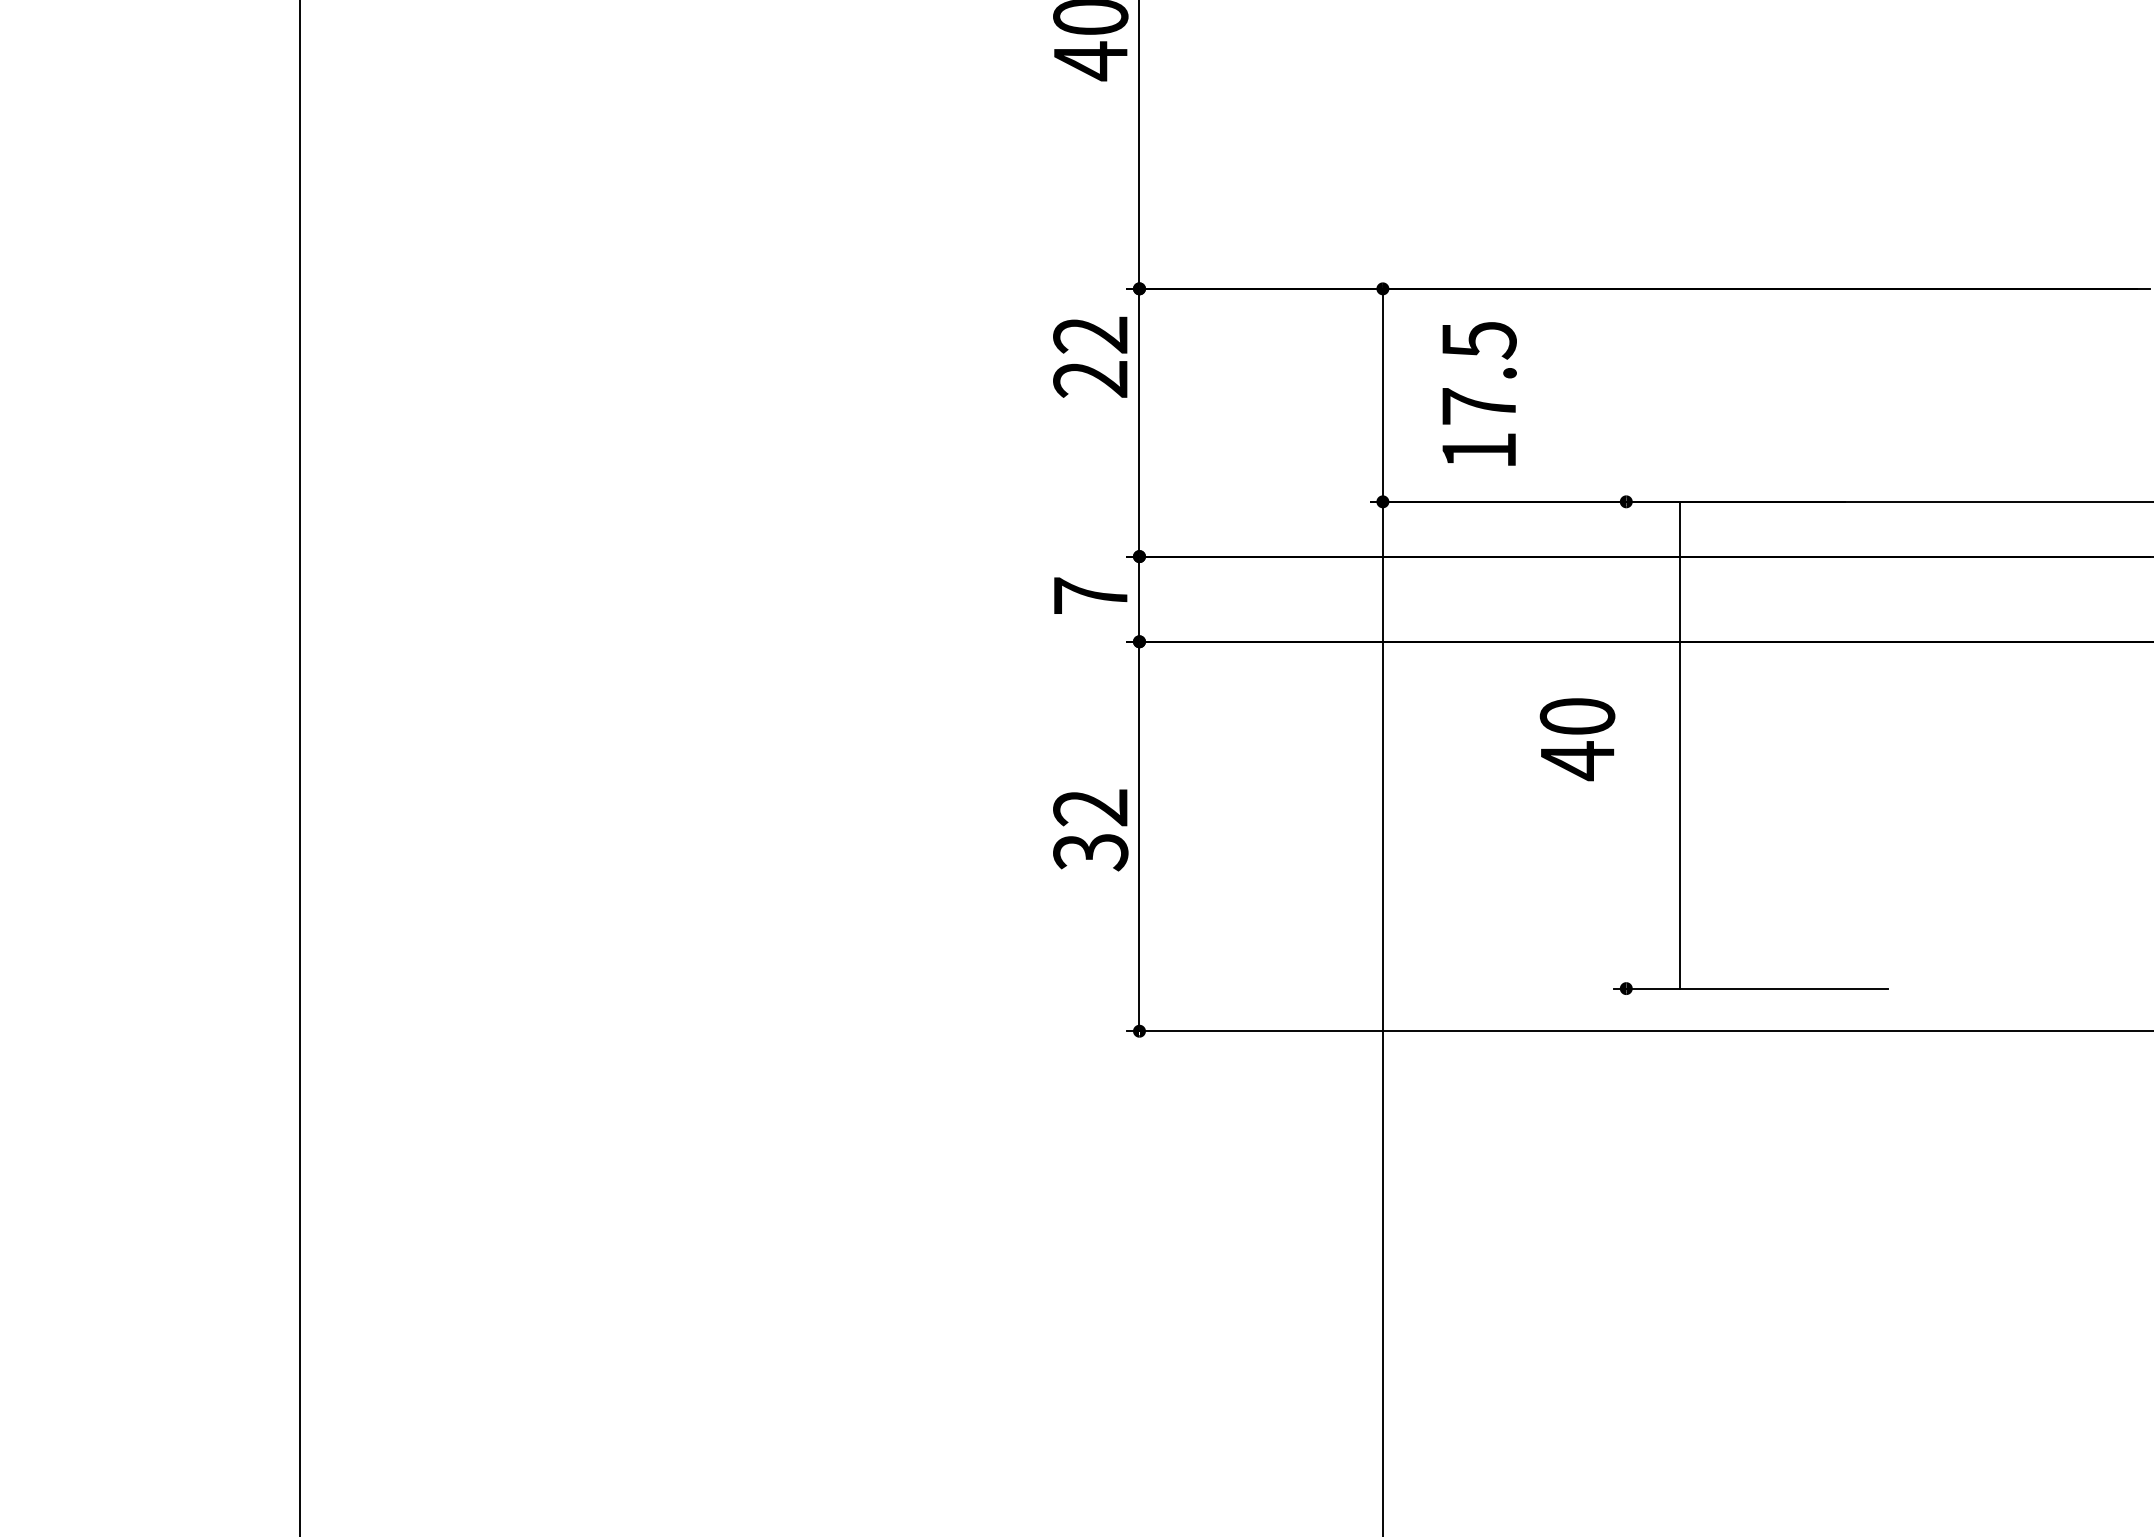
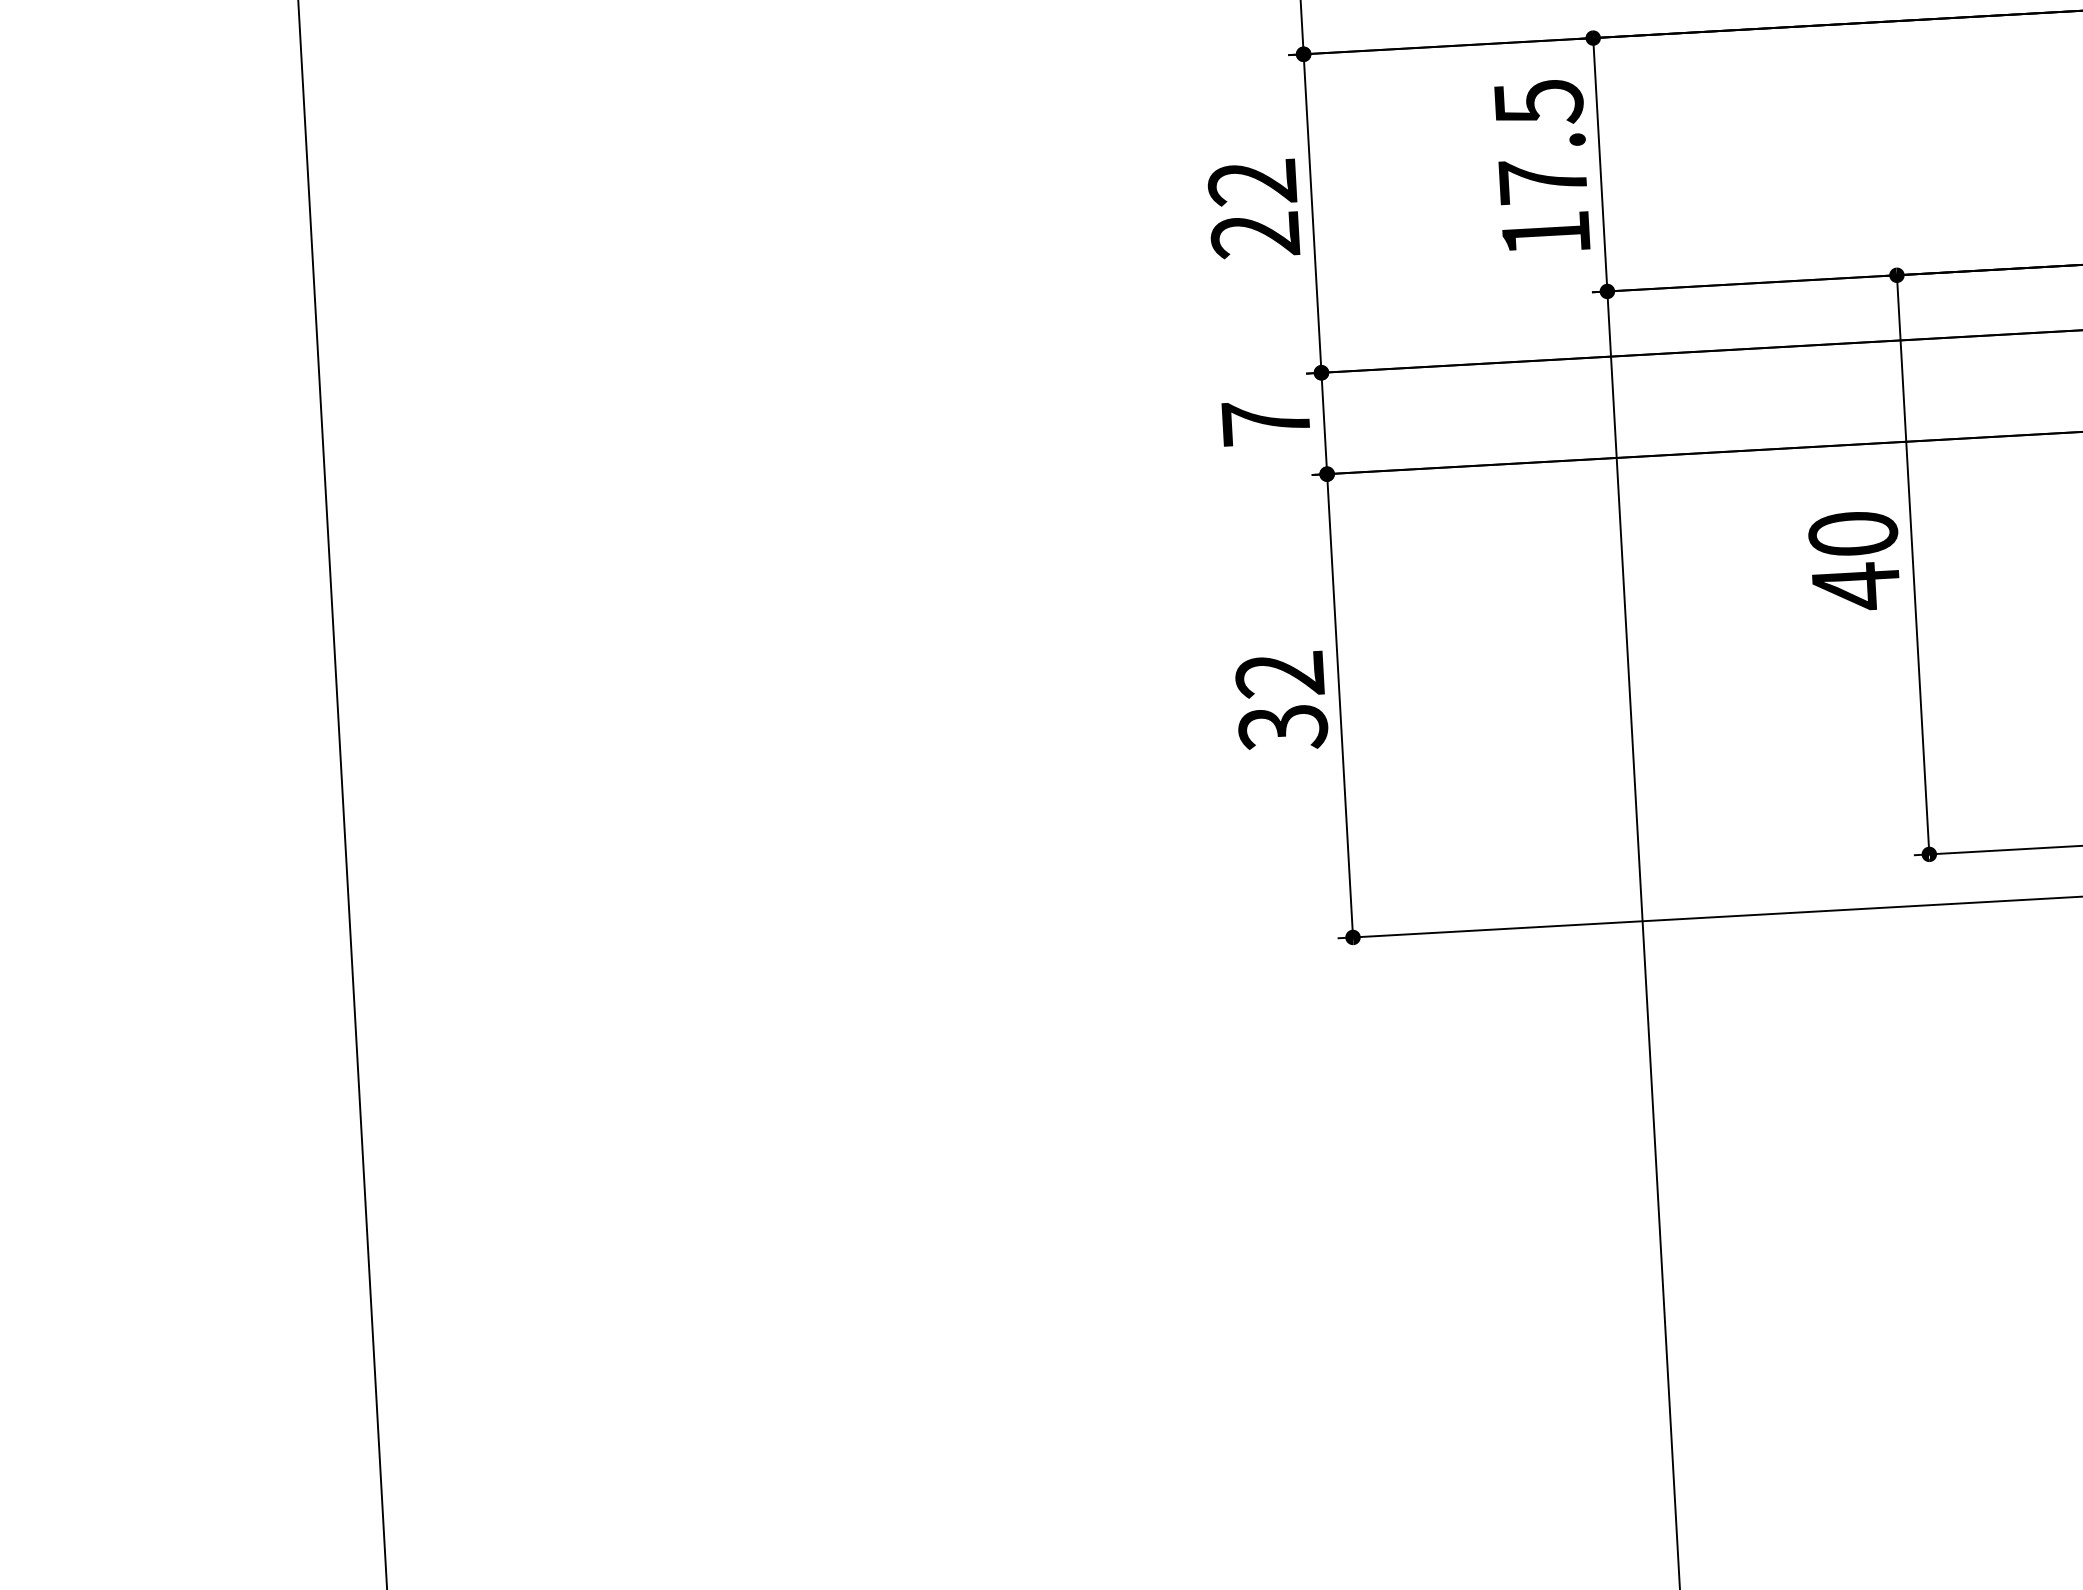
text: (1090, 356) -> (1253, 208), moved
text: (1479, 393) -> (1542, 165), moved
line: (1680, 744) -> (1913, 563), moved

